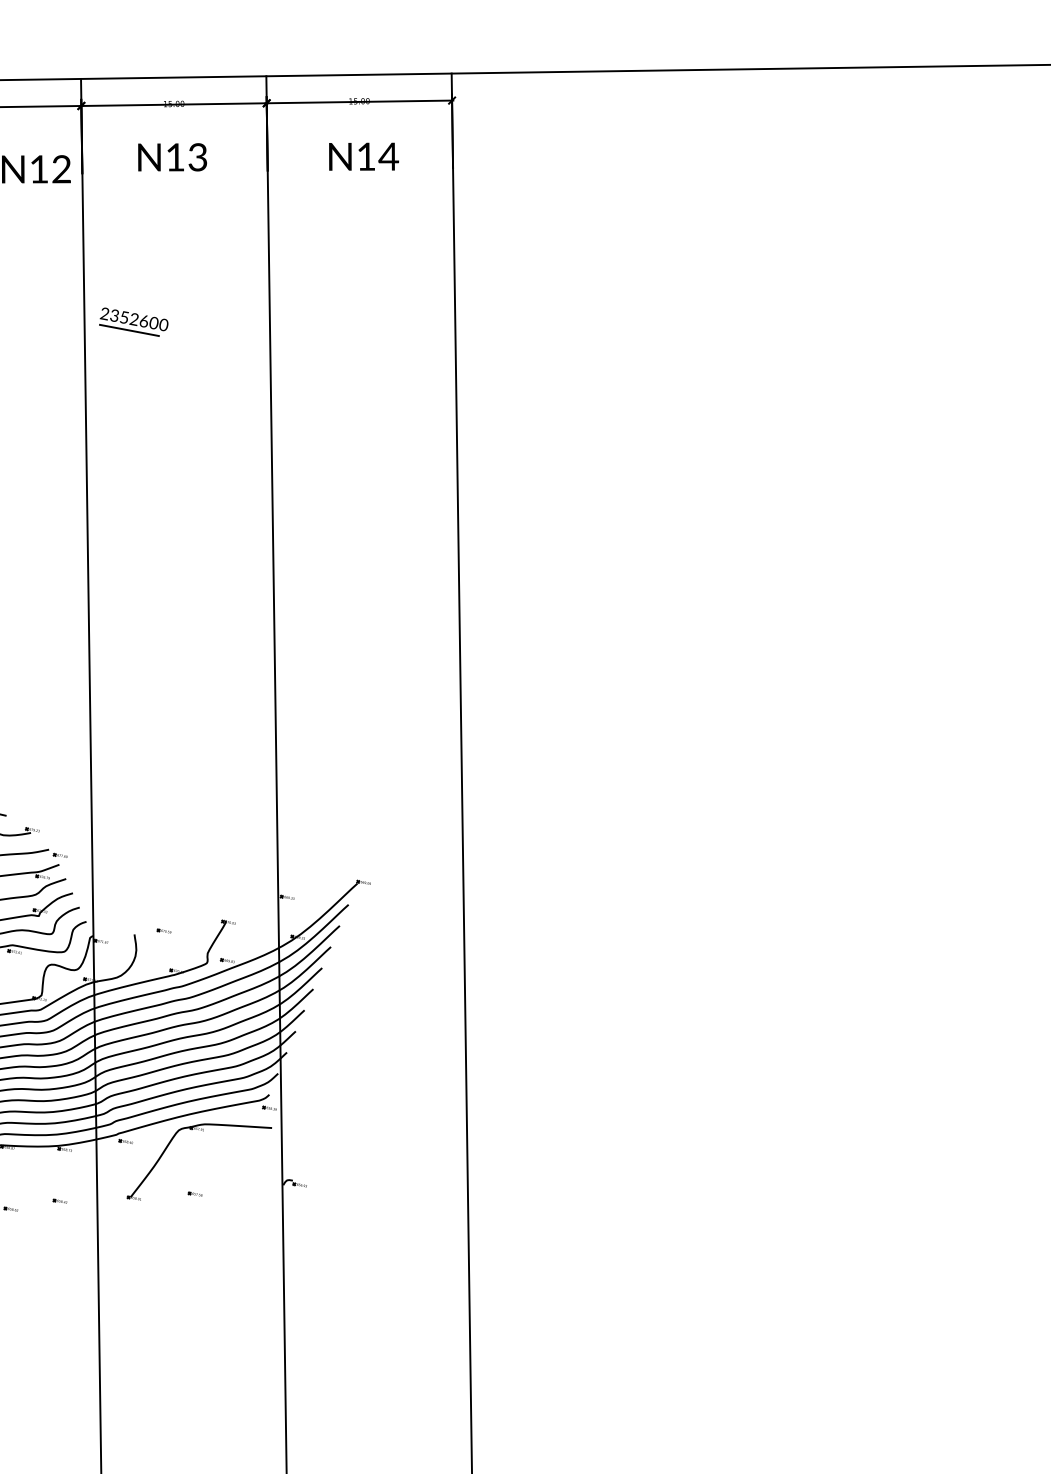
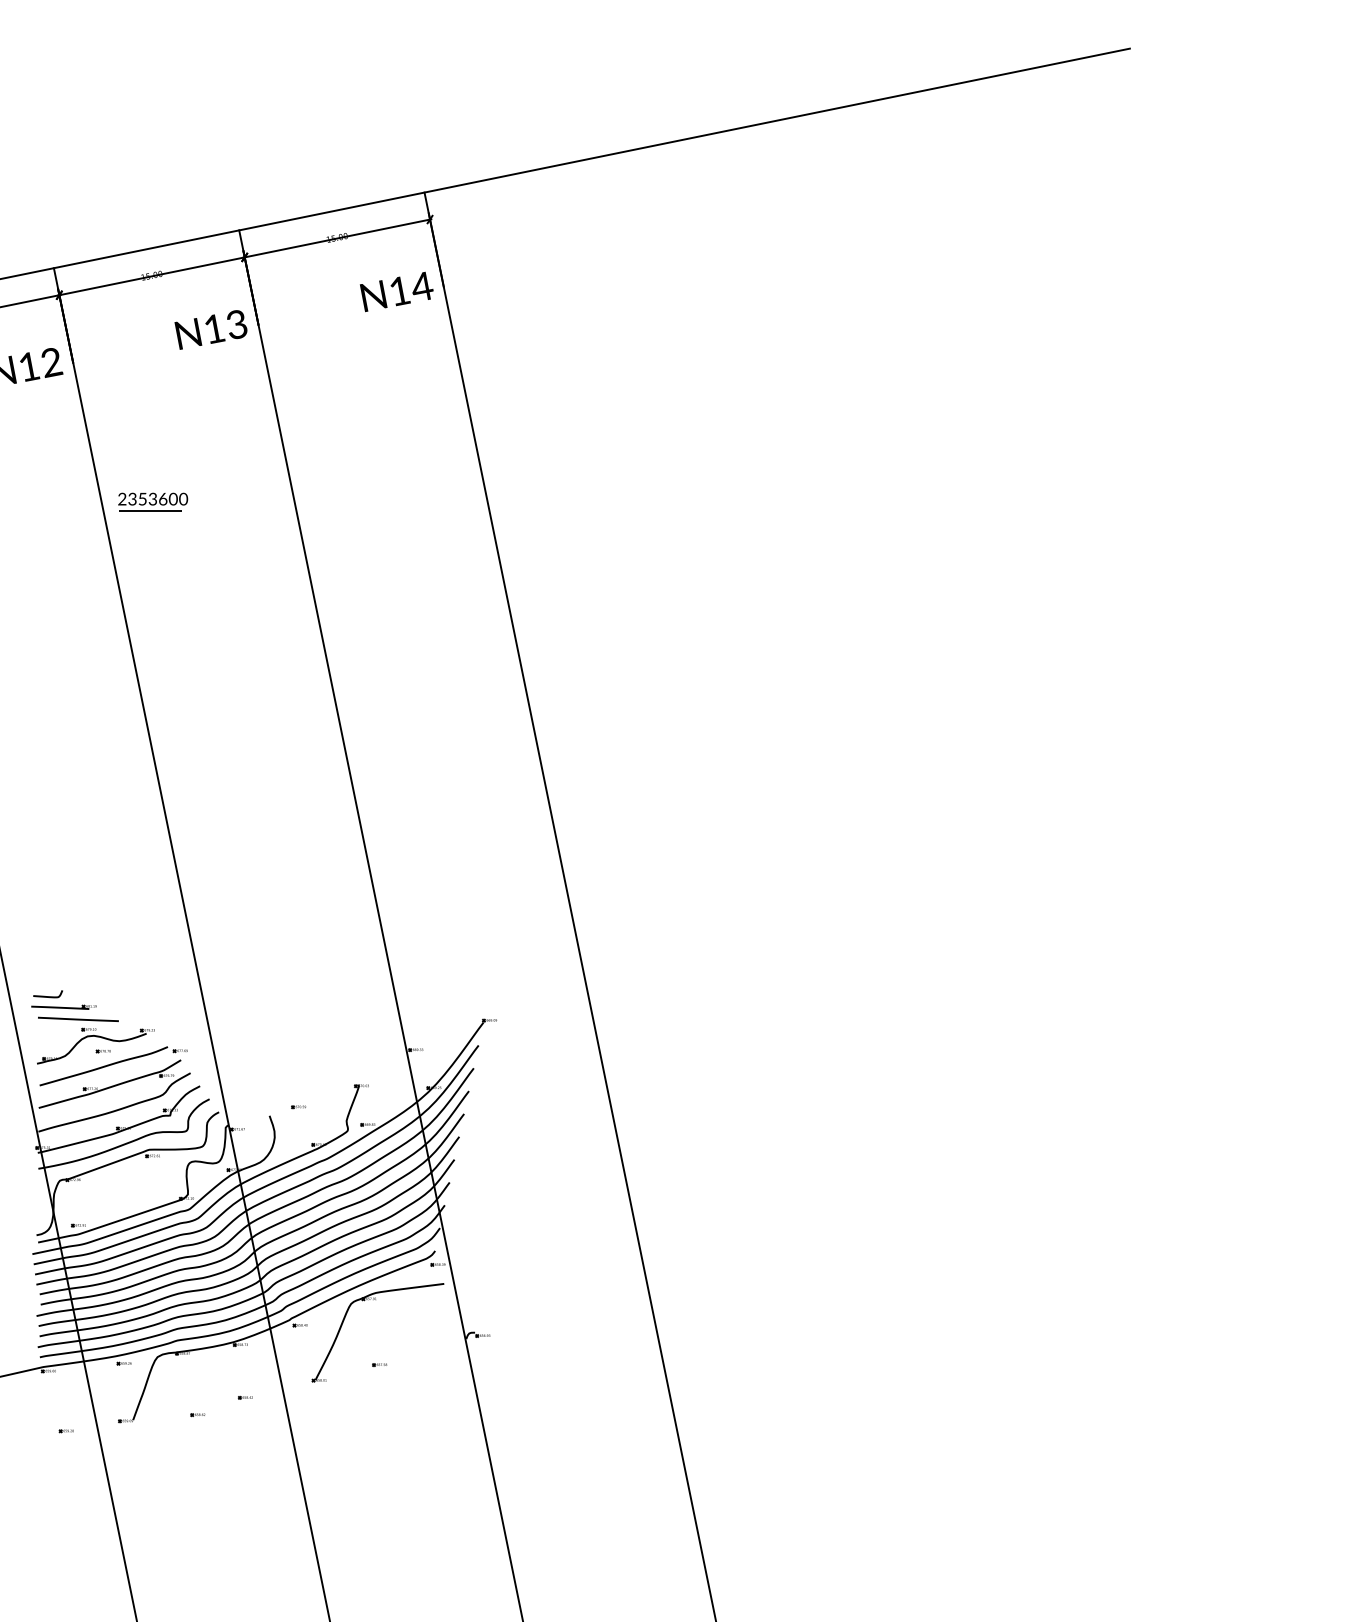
text: (363, 156) -> (396, 291), moved
text: (171, 157) -> (210, 329), moved
text: (133, 321) -> (152, 501), 2352600 -> 2353600

